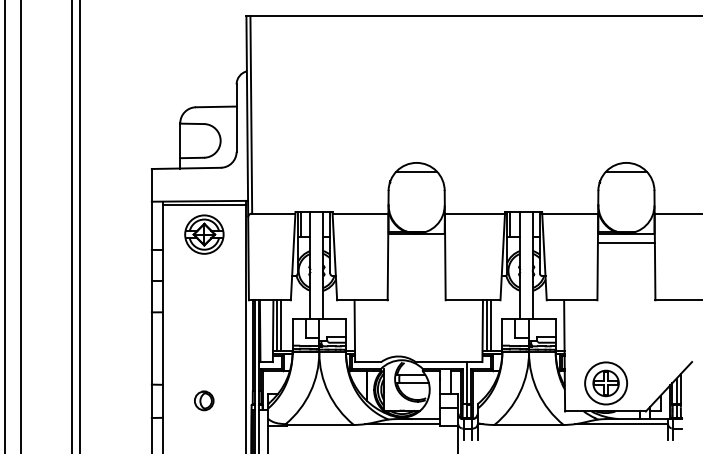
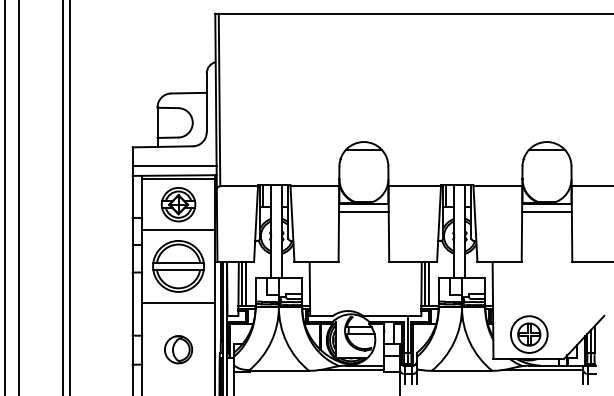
line: (199, 190) -> (174, 166), added
line: (416, 243) -> (363, 212), added
line: (204, 264) -> (178, 230), added
part: (204, 305) -> (178, 266), added
line: (204, 347) -> (178, 303), added
part: (203, 400) -> (177, 349), size x1.67

